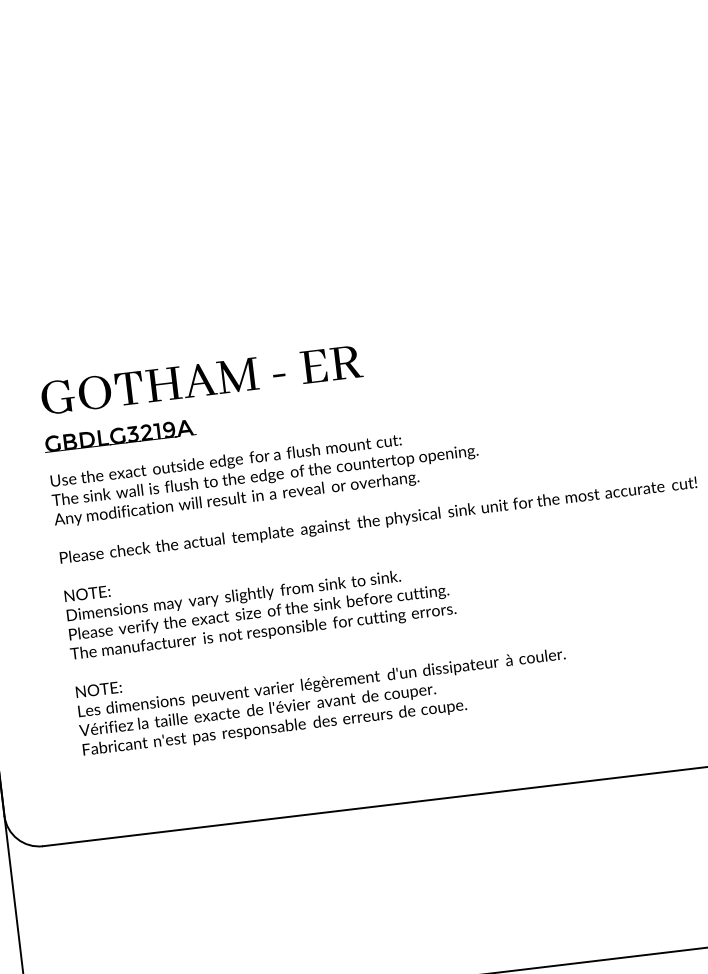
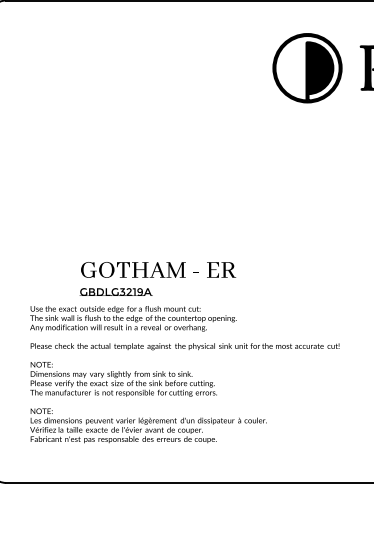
text: (201, 397) -> (157, 278), moved

